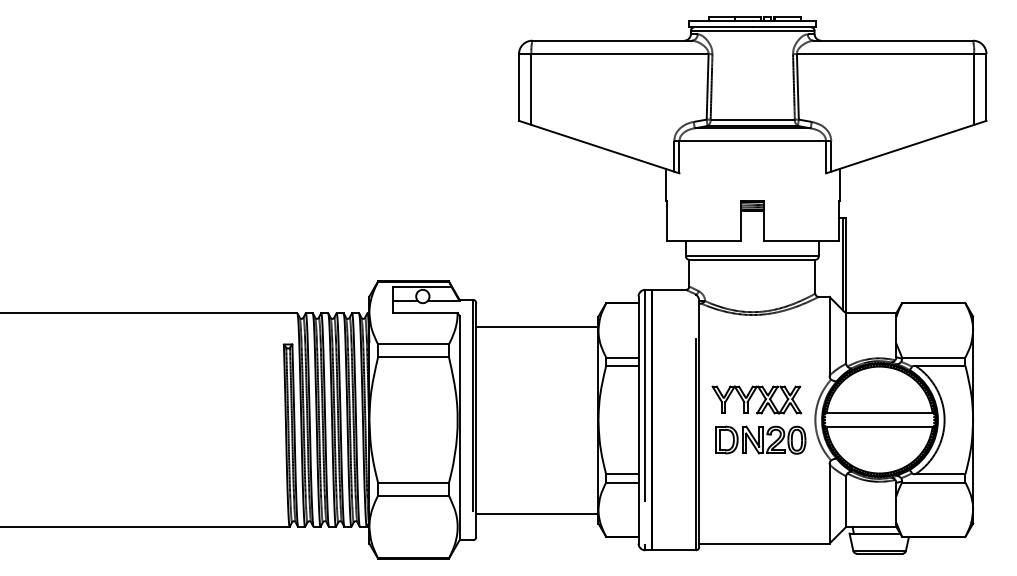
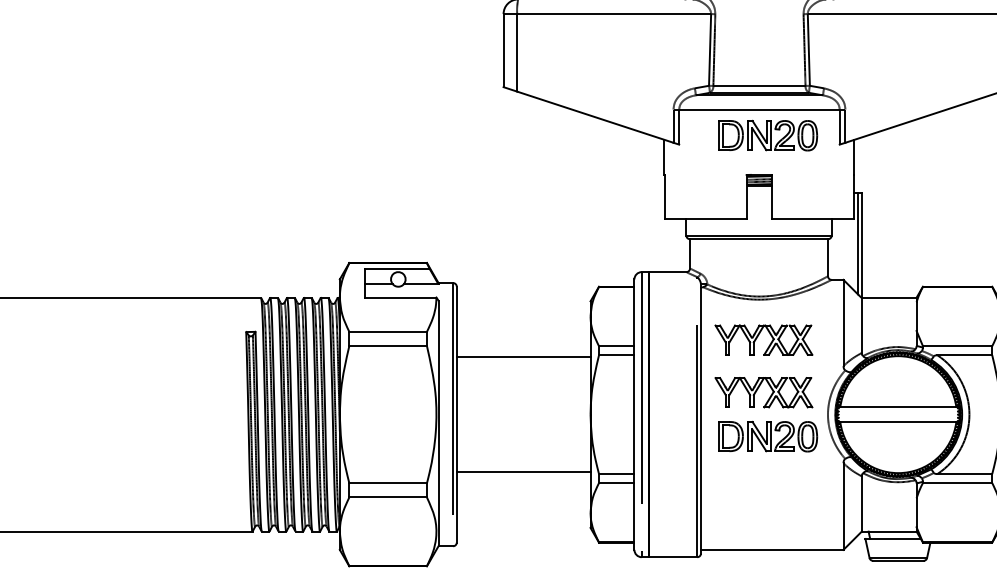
part: (760, 164) -> (767, 134), added
line: (537, 326) -> (523, 357), moved
part: (756, 351) -> (763, 339), added
line: (537, 513) -> (523, 472), moved

